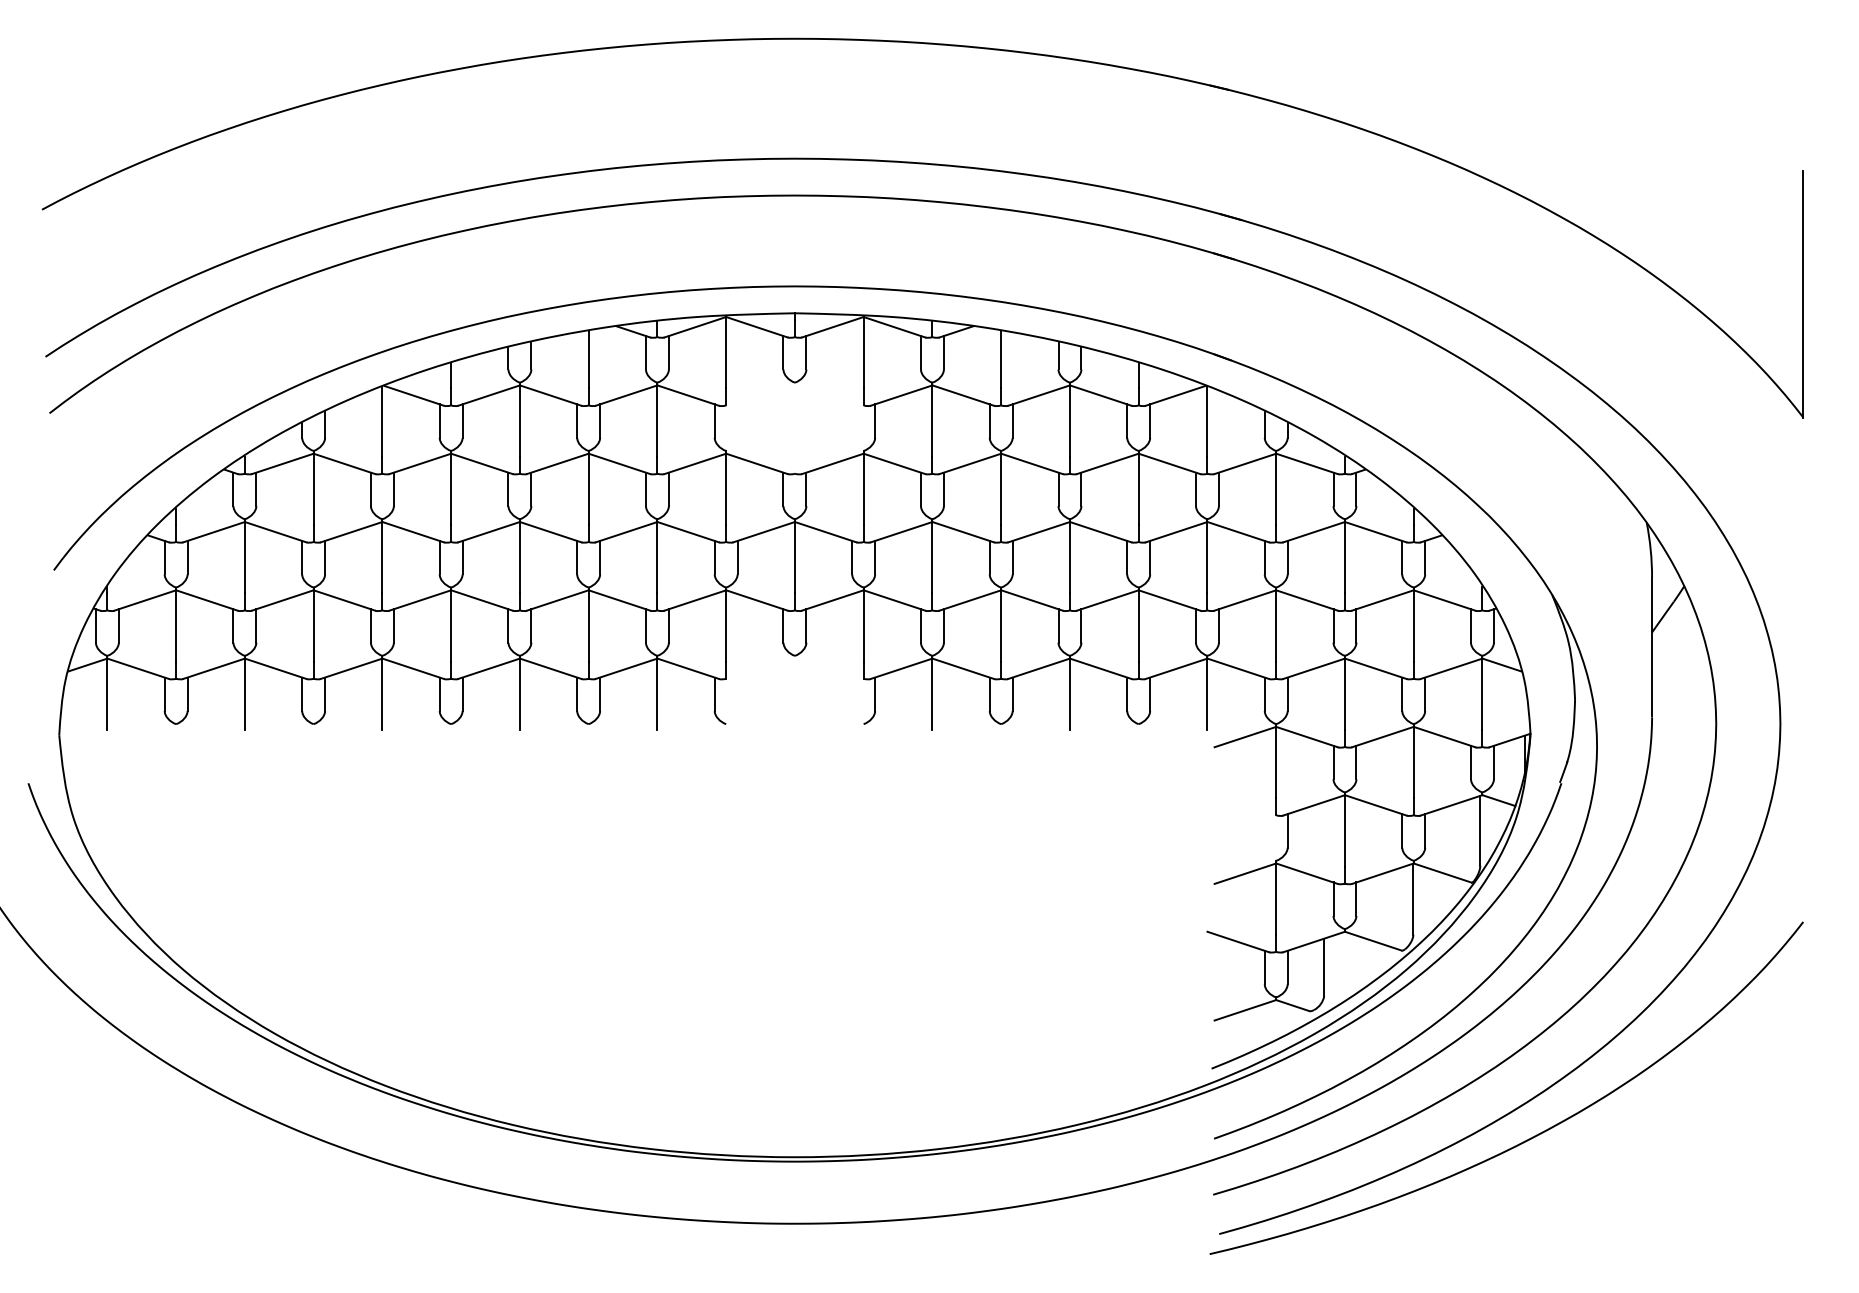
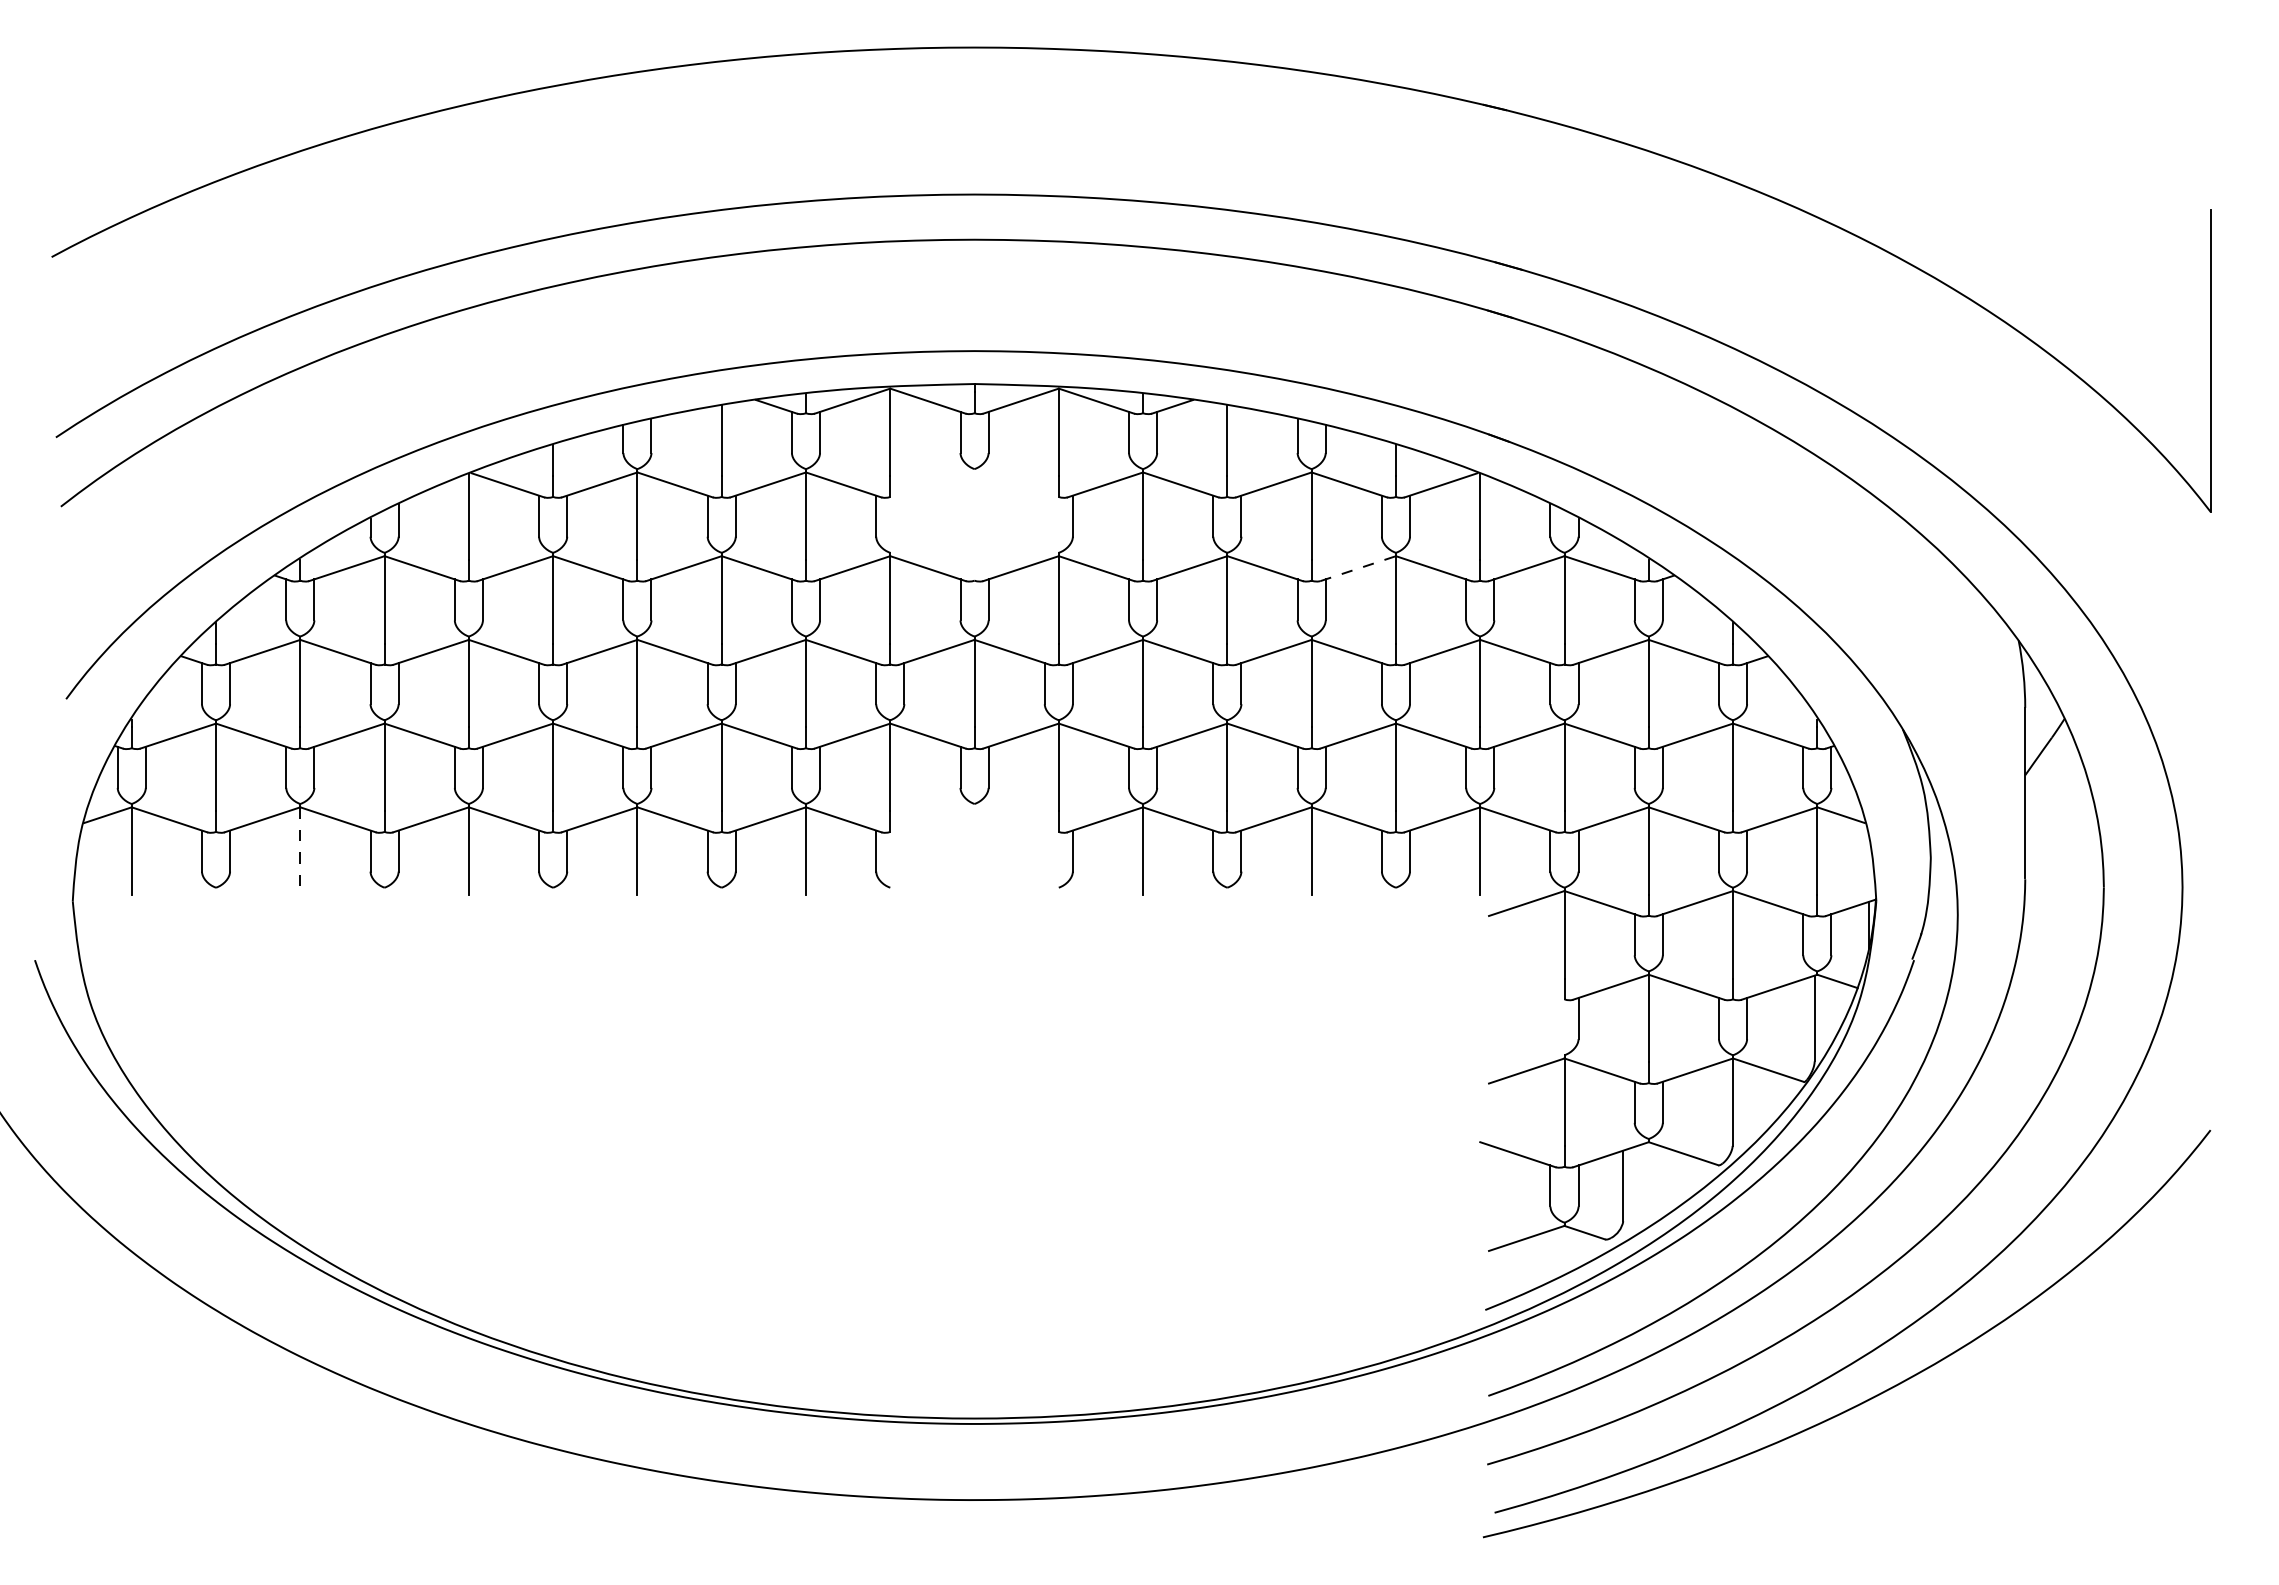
line: (1108, 463) -> (1358, 568), solid -> dashed
line: (245, 694) -> (300, 851), solid -> dashed

